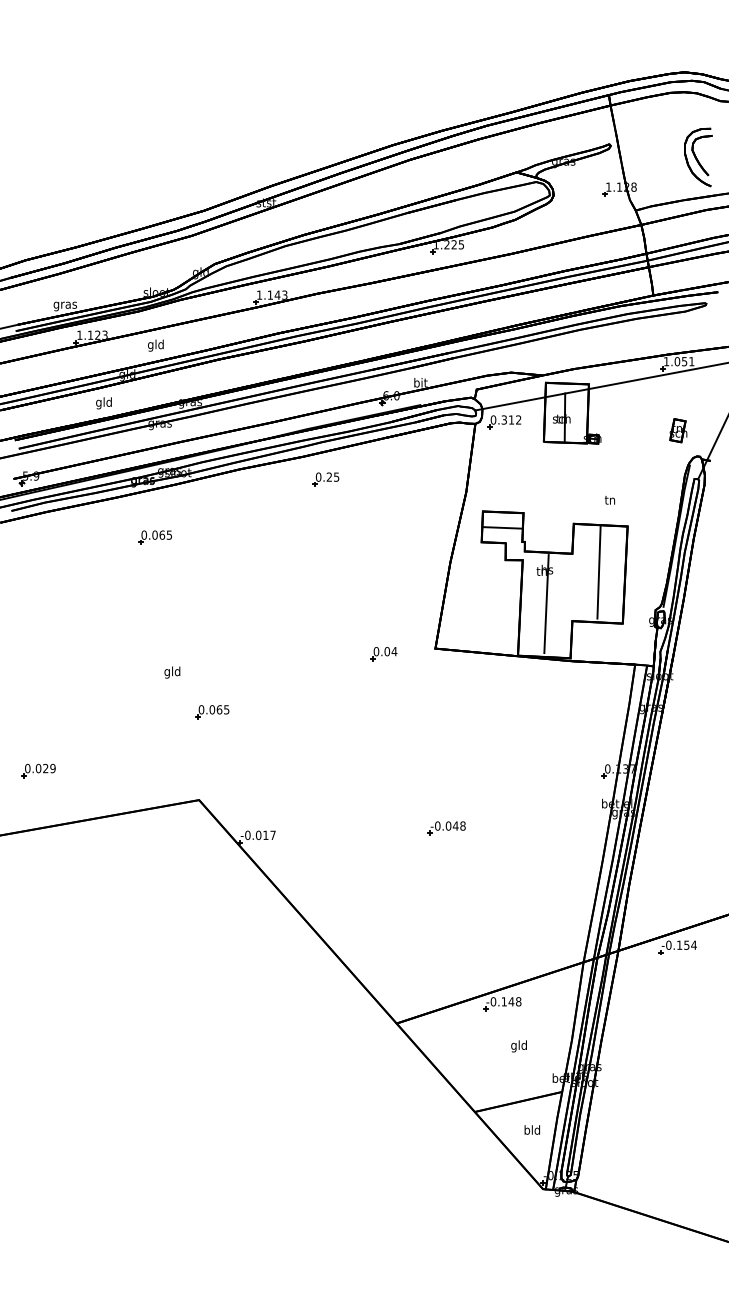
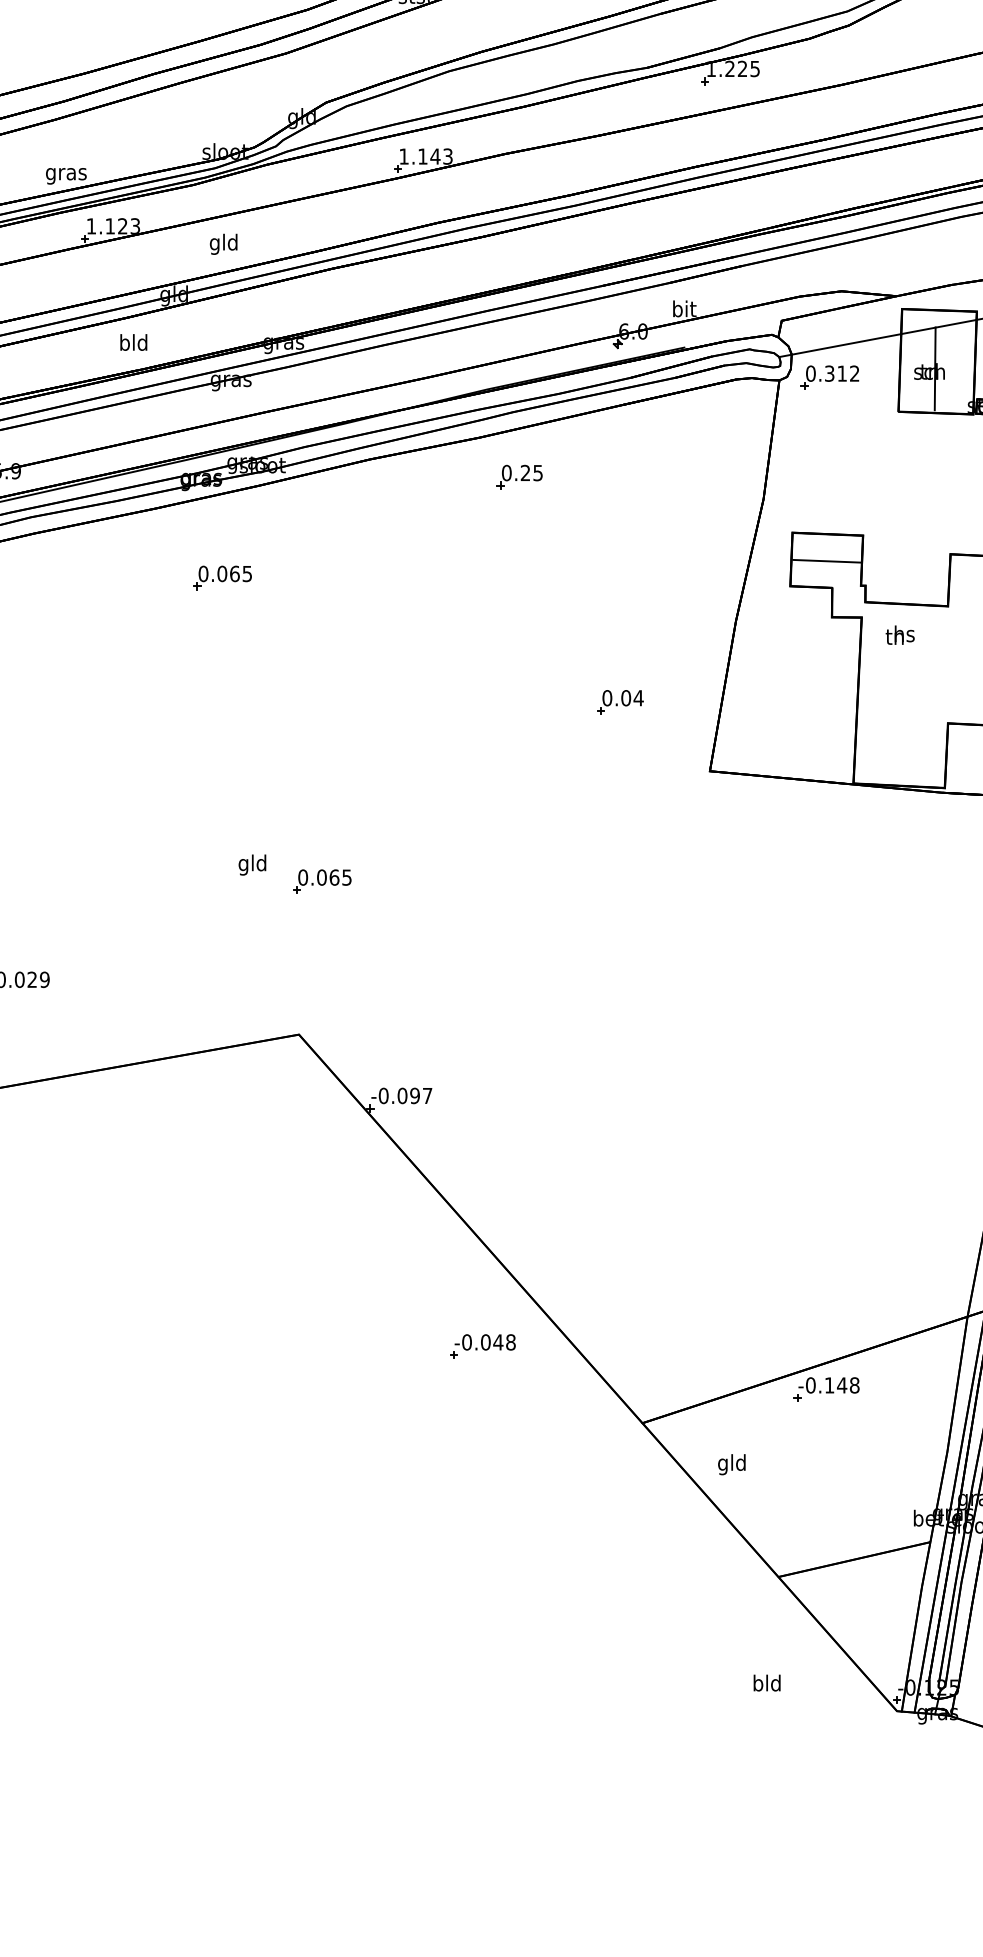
text: (98, 403) -> (123, 344), gld -> bld
line: (546, 604) -> (903, 694), removed
part: (383, 654) -> (619, 703), moved
text: (172, 672) -> (252, 864), moved
part: (446, 828) -> (482, 1346), moved
text: (265, 835) -> (414, 1096), -0.017 -> -0.097
text: (518, 1046) -> (730, 1464), moved
text: (531, 1129) -> (765, 1682), moved

